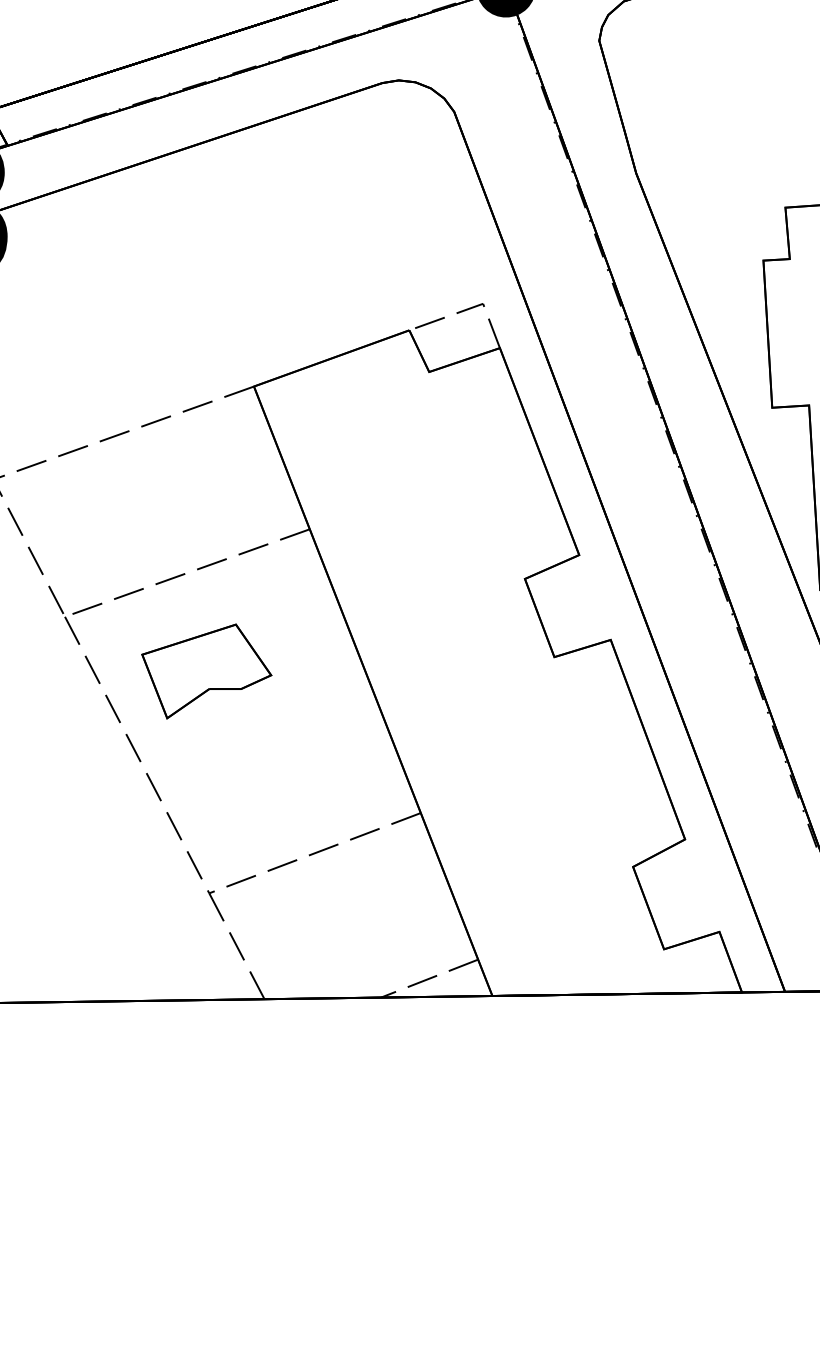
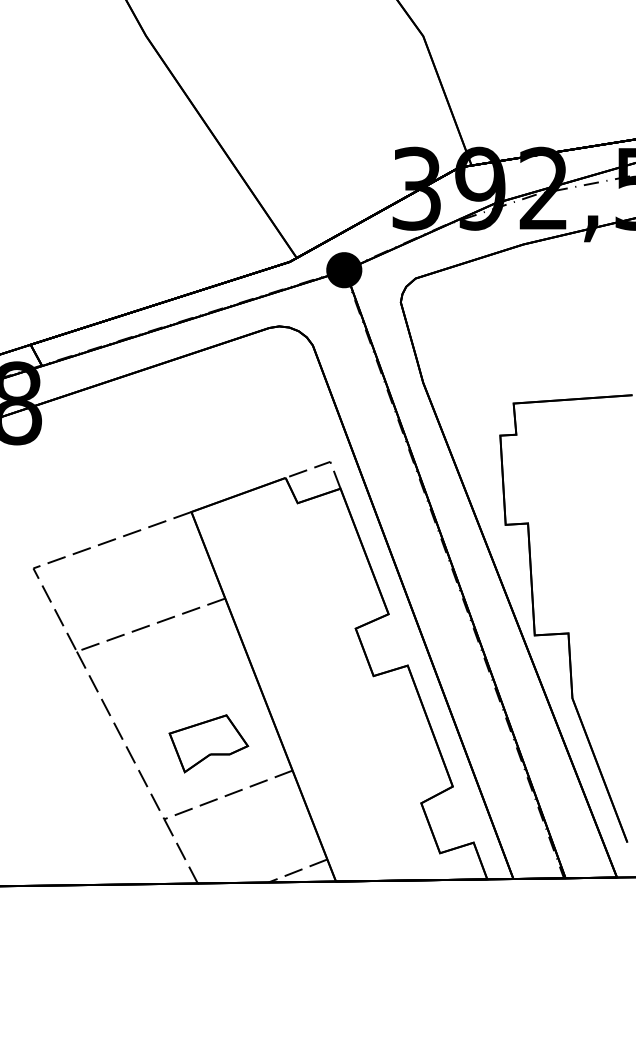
part: (206, 671) -> (208, 743), moved

